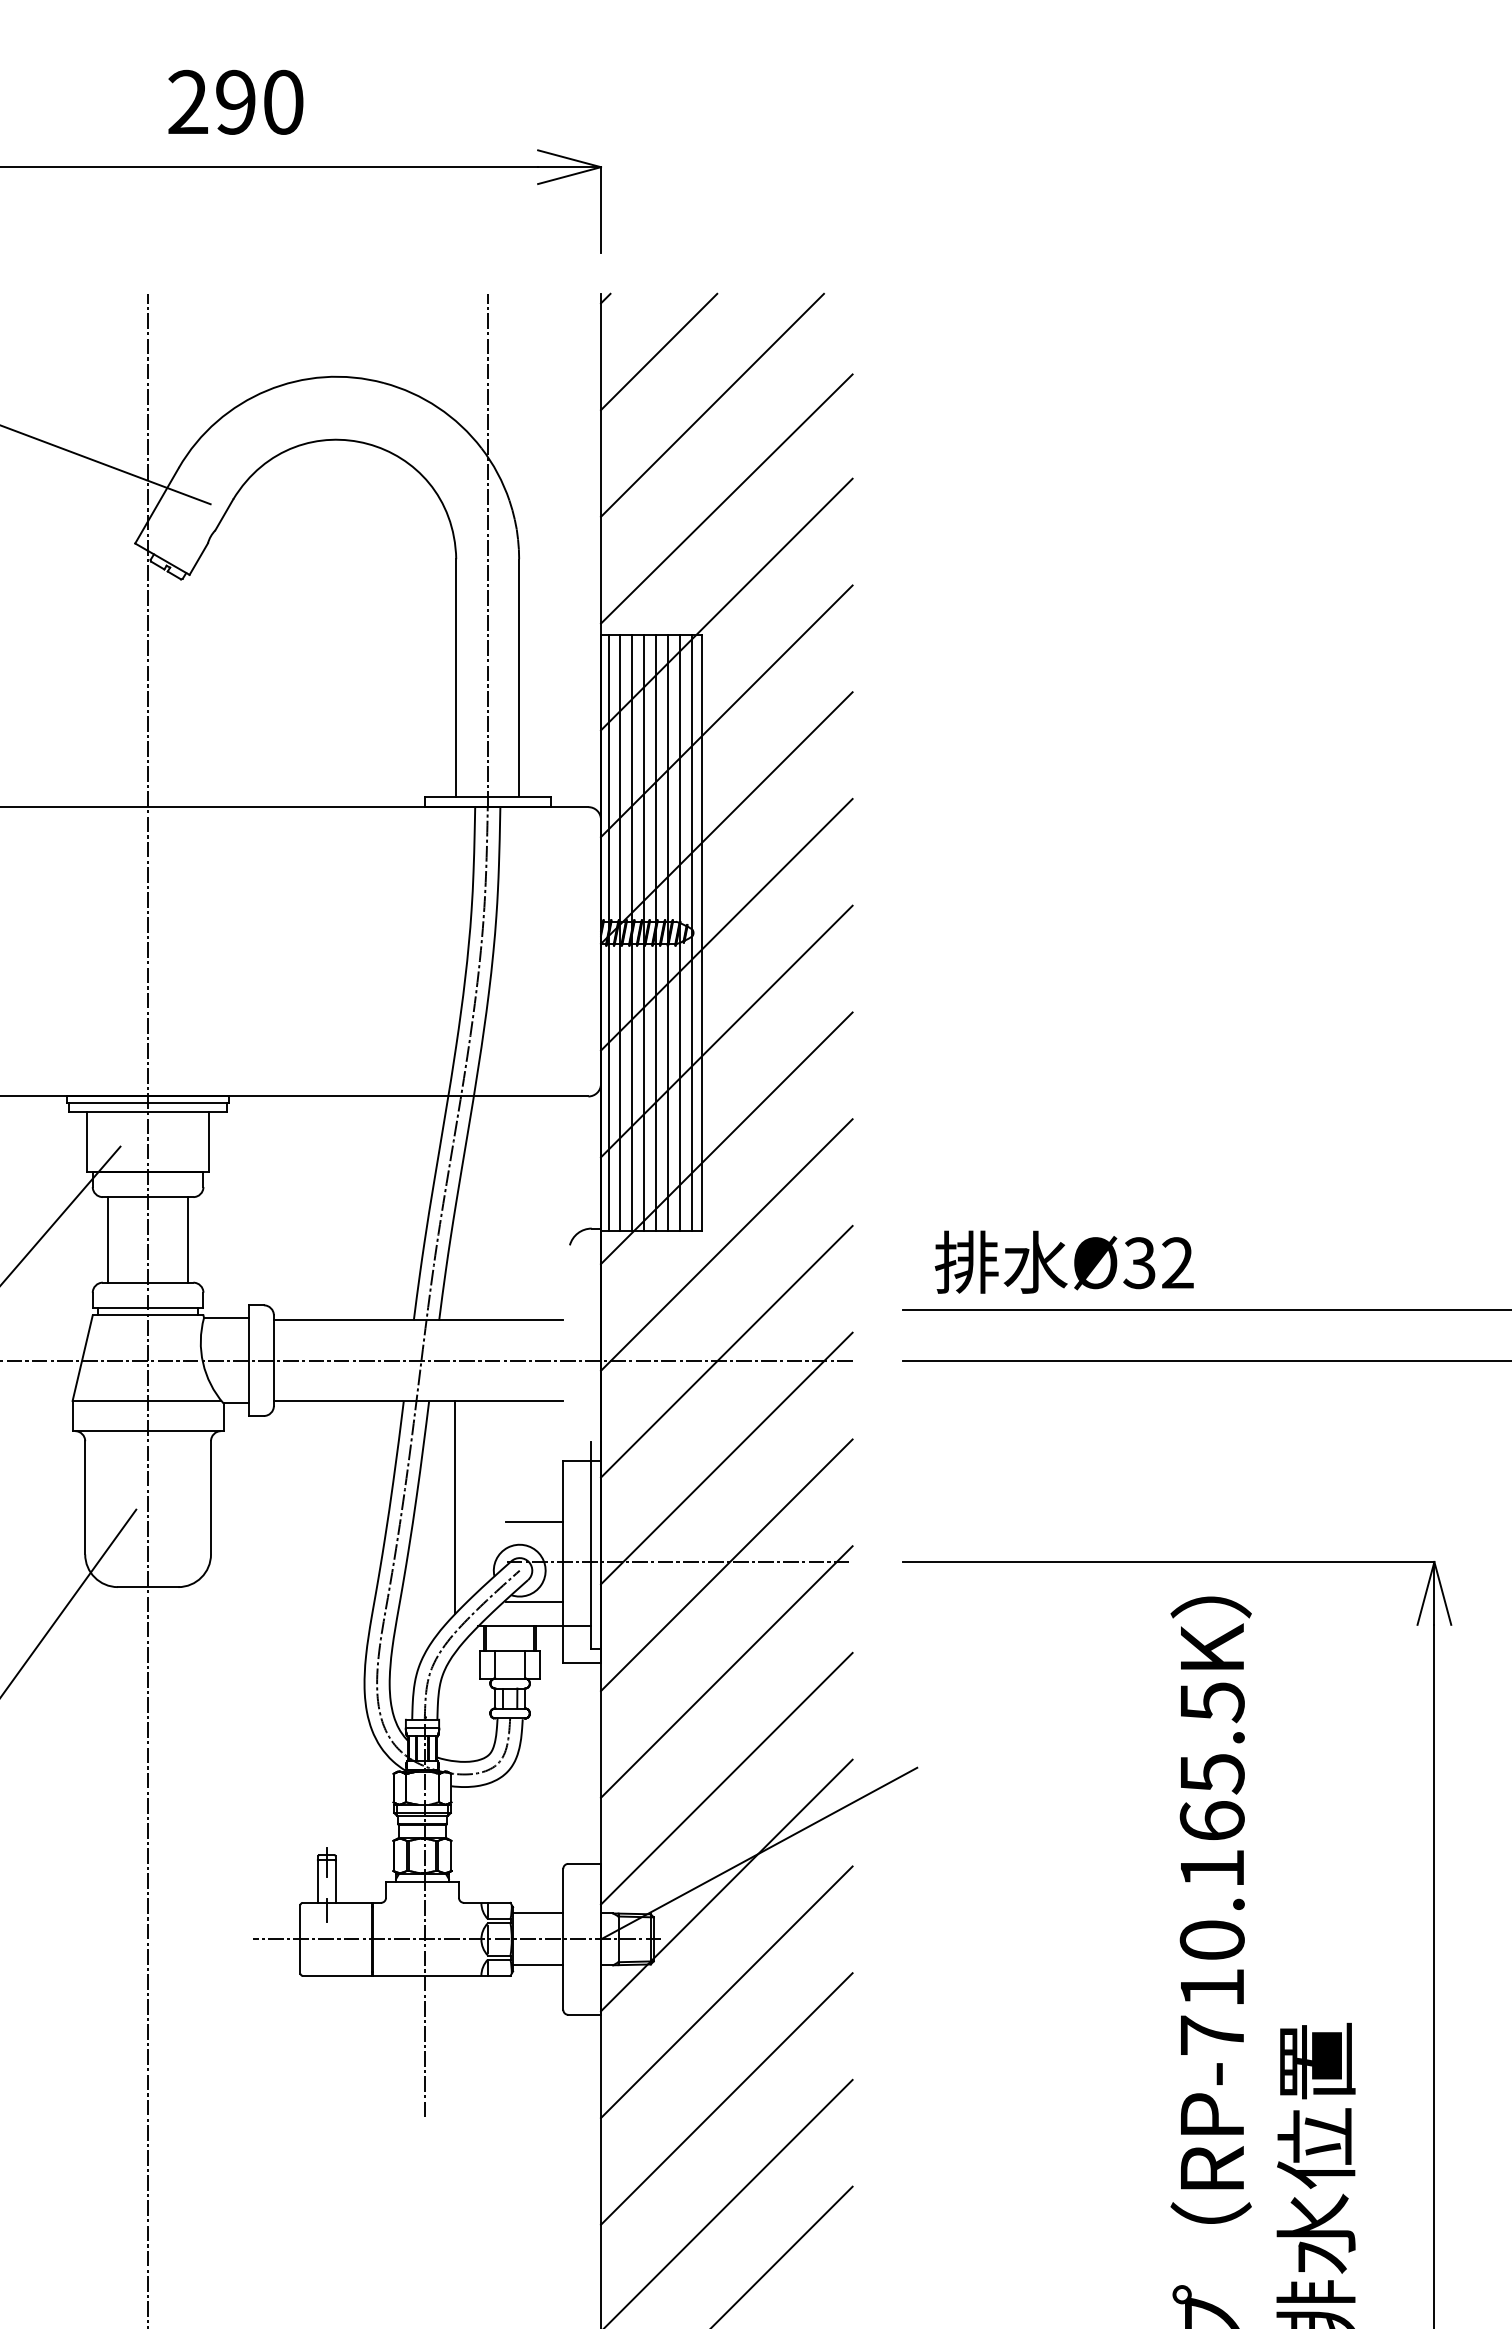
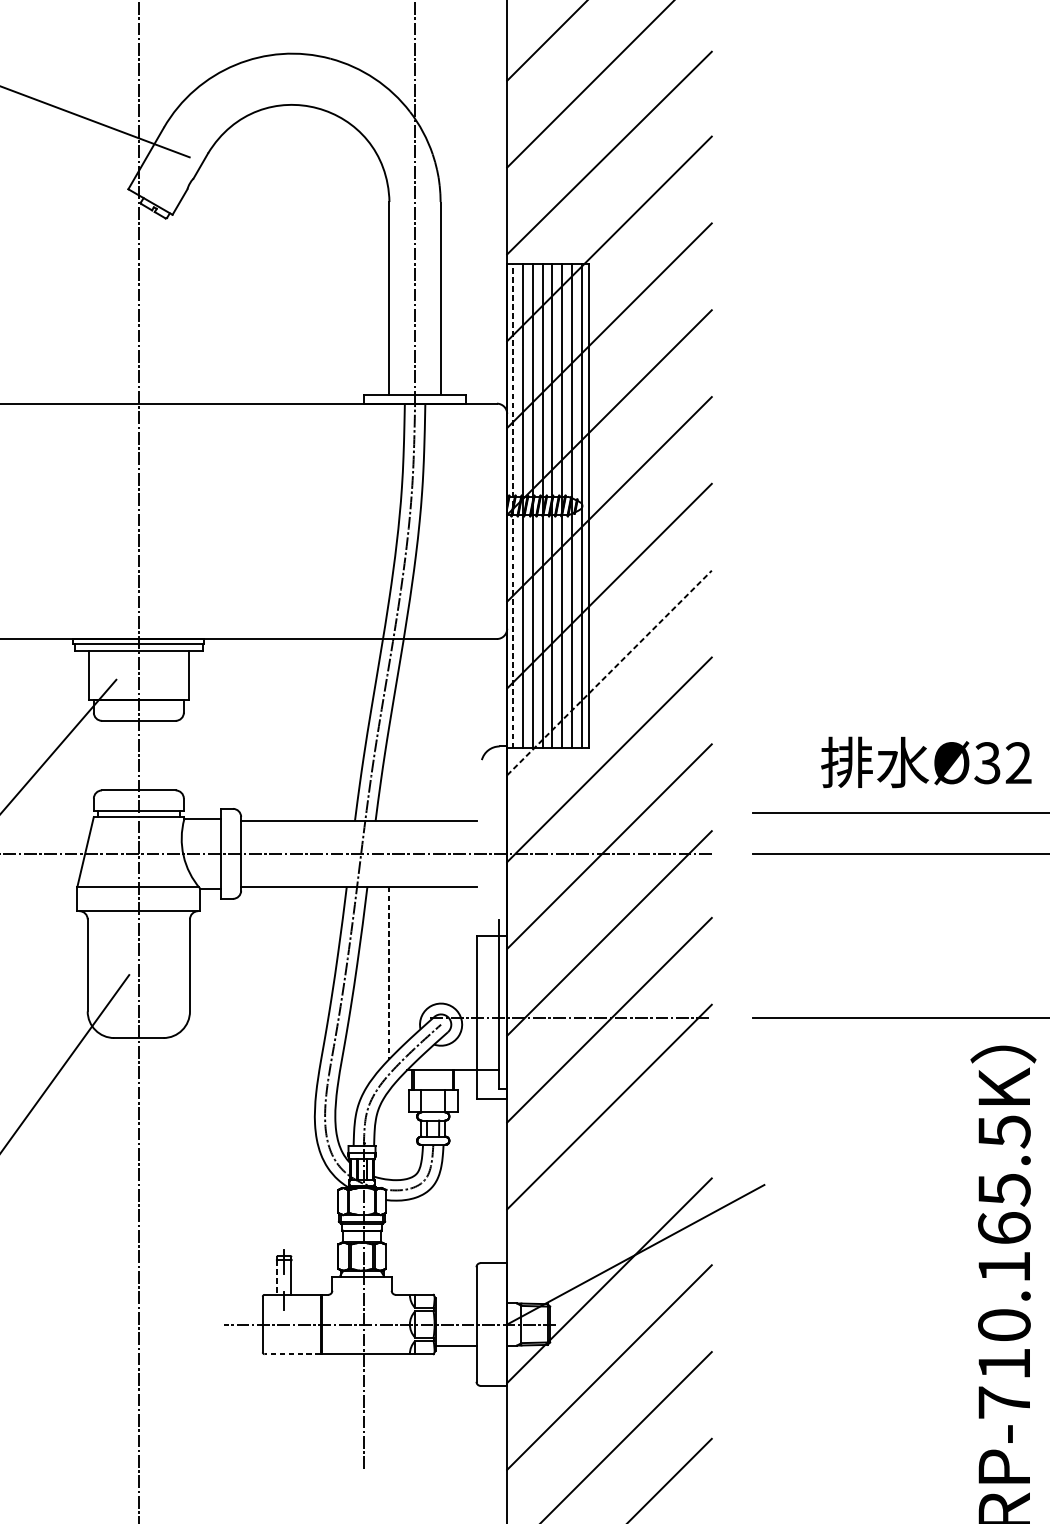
line: (608, 932) -> (513, 505), solid -> dashed
line: (726, 1138) -> (609, 673), solid -> dashed
line: (107, 1239) -> (105, 755), removed
line: (188, 1239) -> (171, 755), removed
text: (1063, 1261) -> (925, 761), moved
line: (455, 1507) -> (388, 973), solid -> dashed
line: (534, 1521) -> (453, 984), removed
line: (534, 1602) -> (453, 1050), removed
line: (726, 1778) -> (609, 1193), removed
line: (318, 1882) -> (277, 1278), solid -> dashed
line: (538, 1913) -> (456, 1303), removed
line: (337, 1975) -> (292, 1353), solid -> dashed

